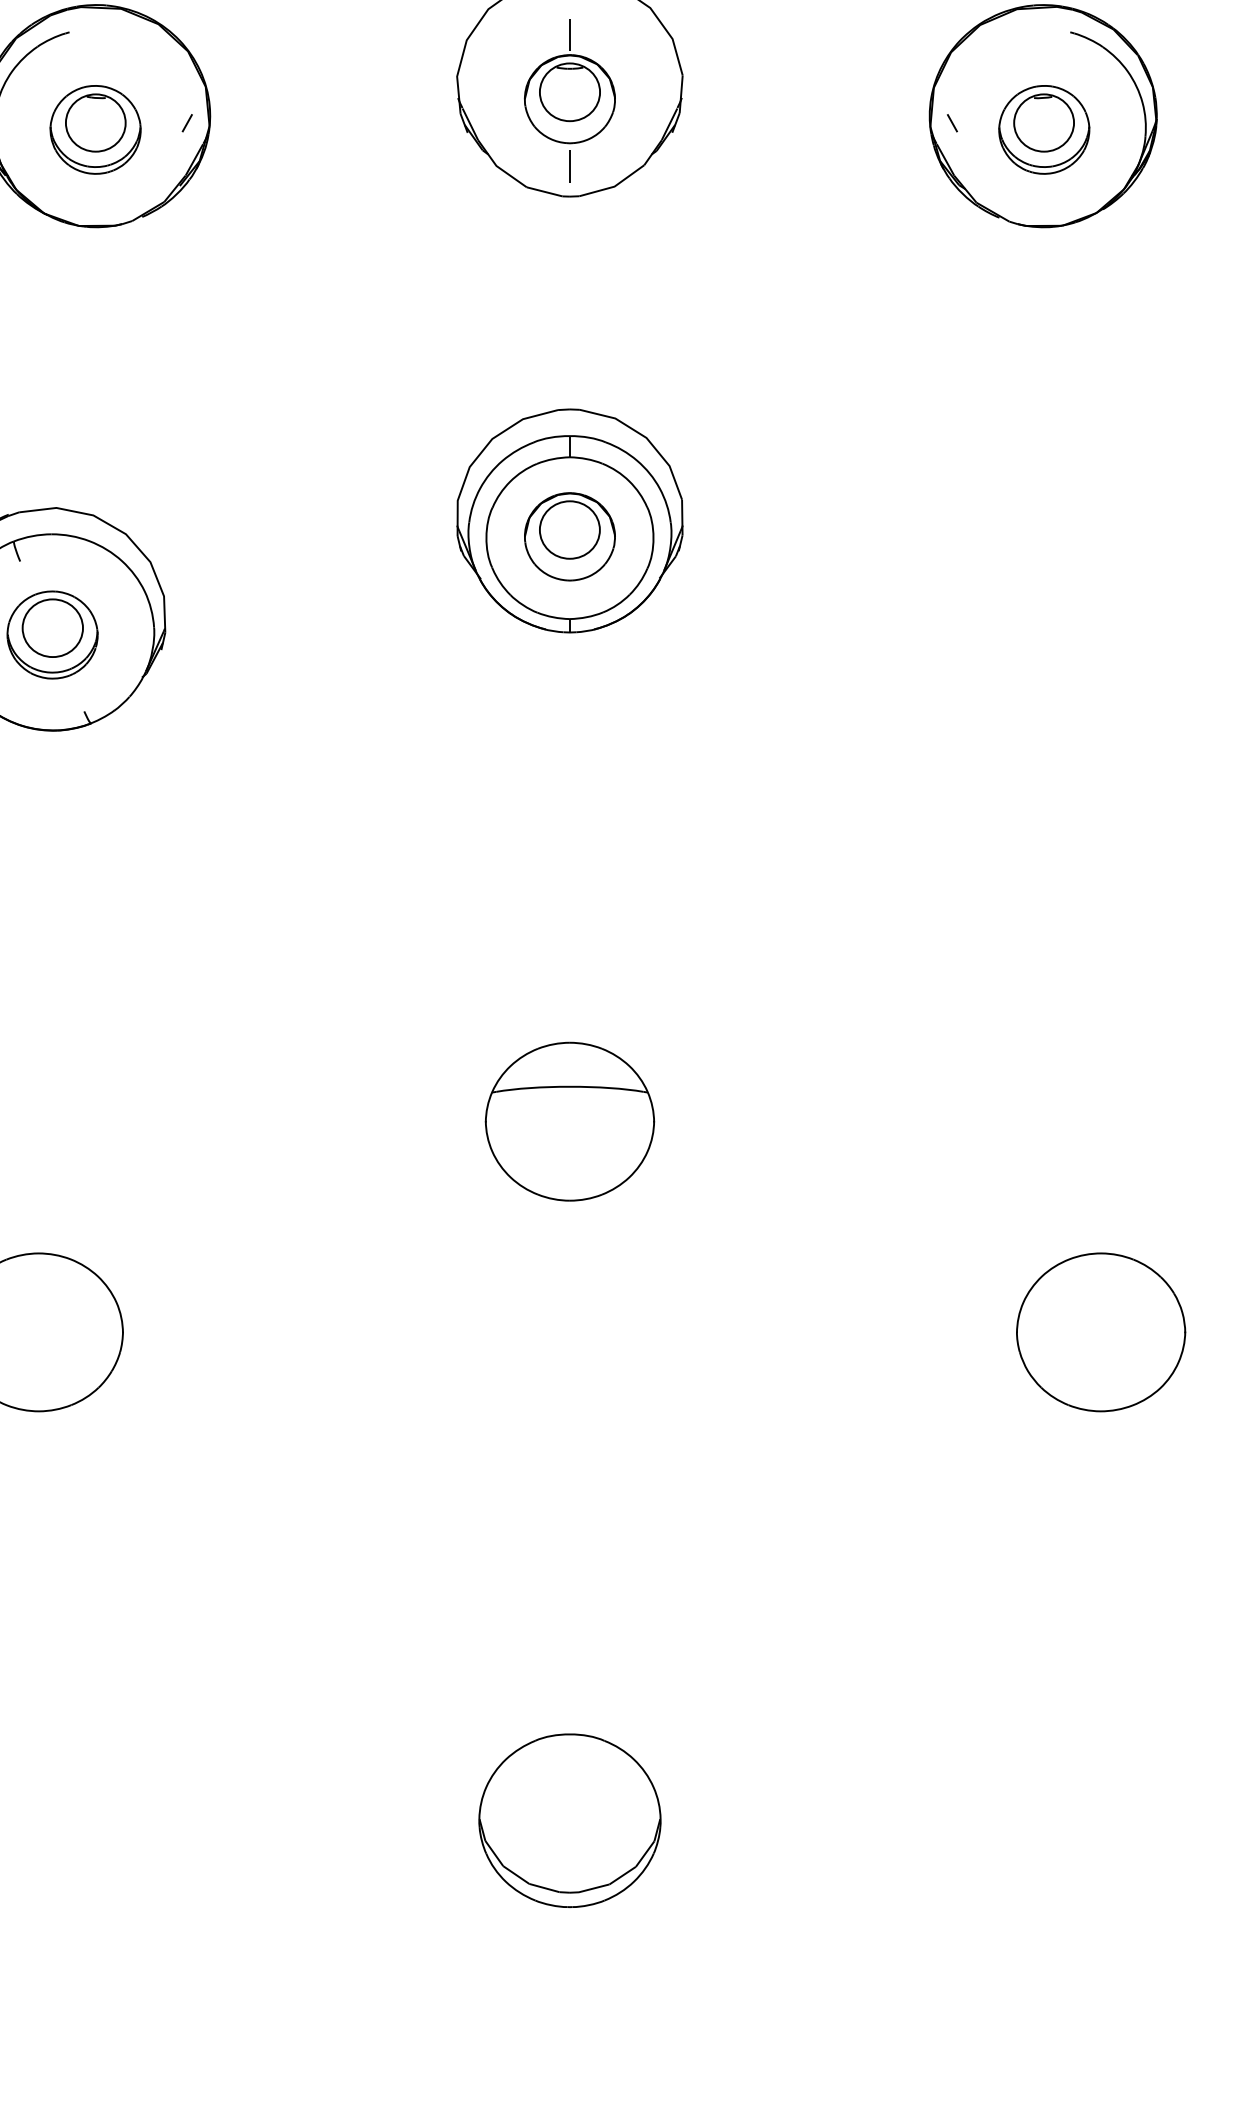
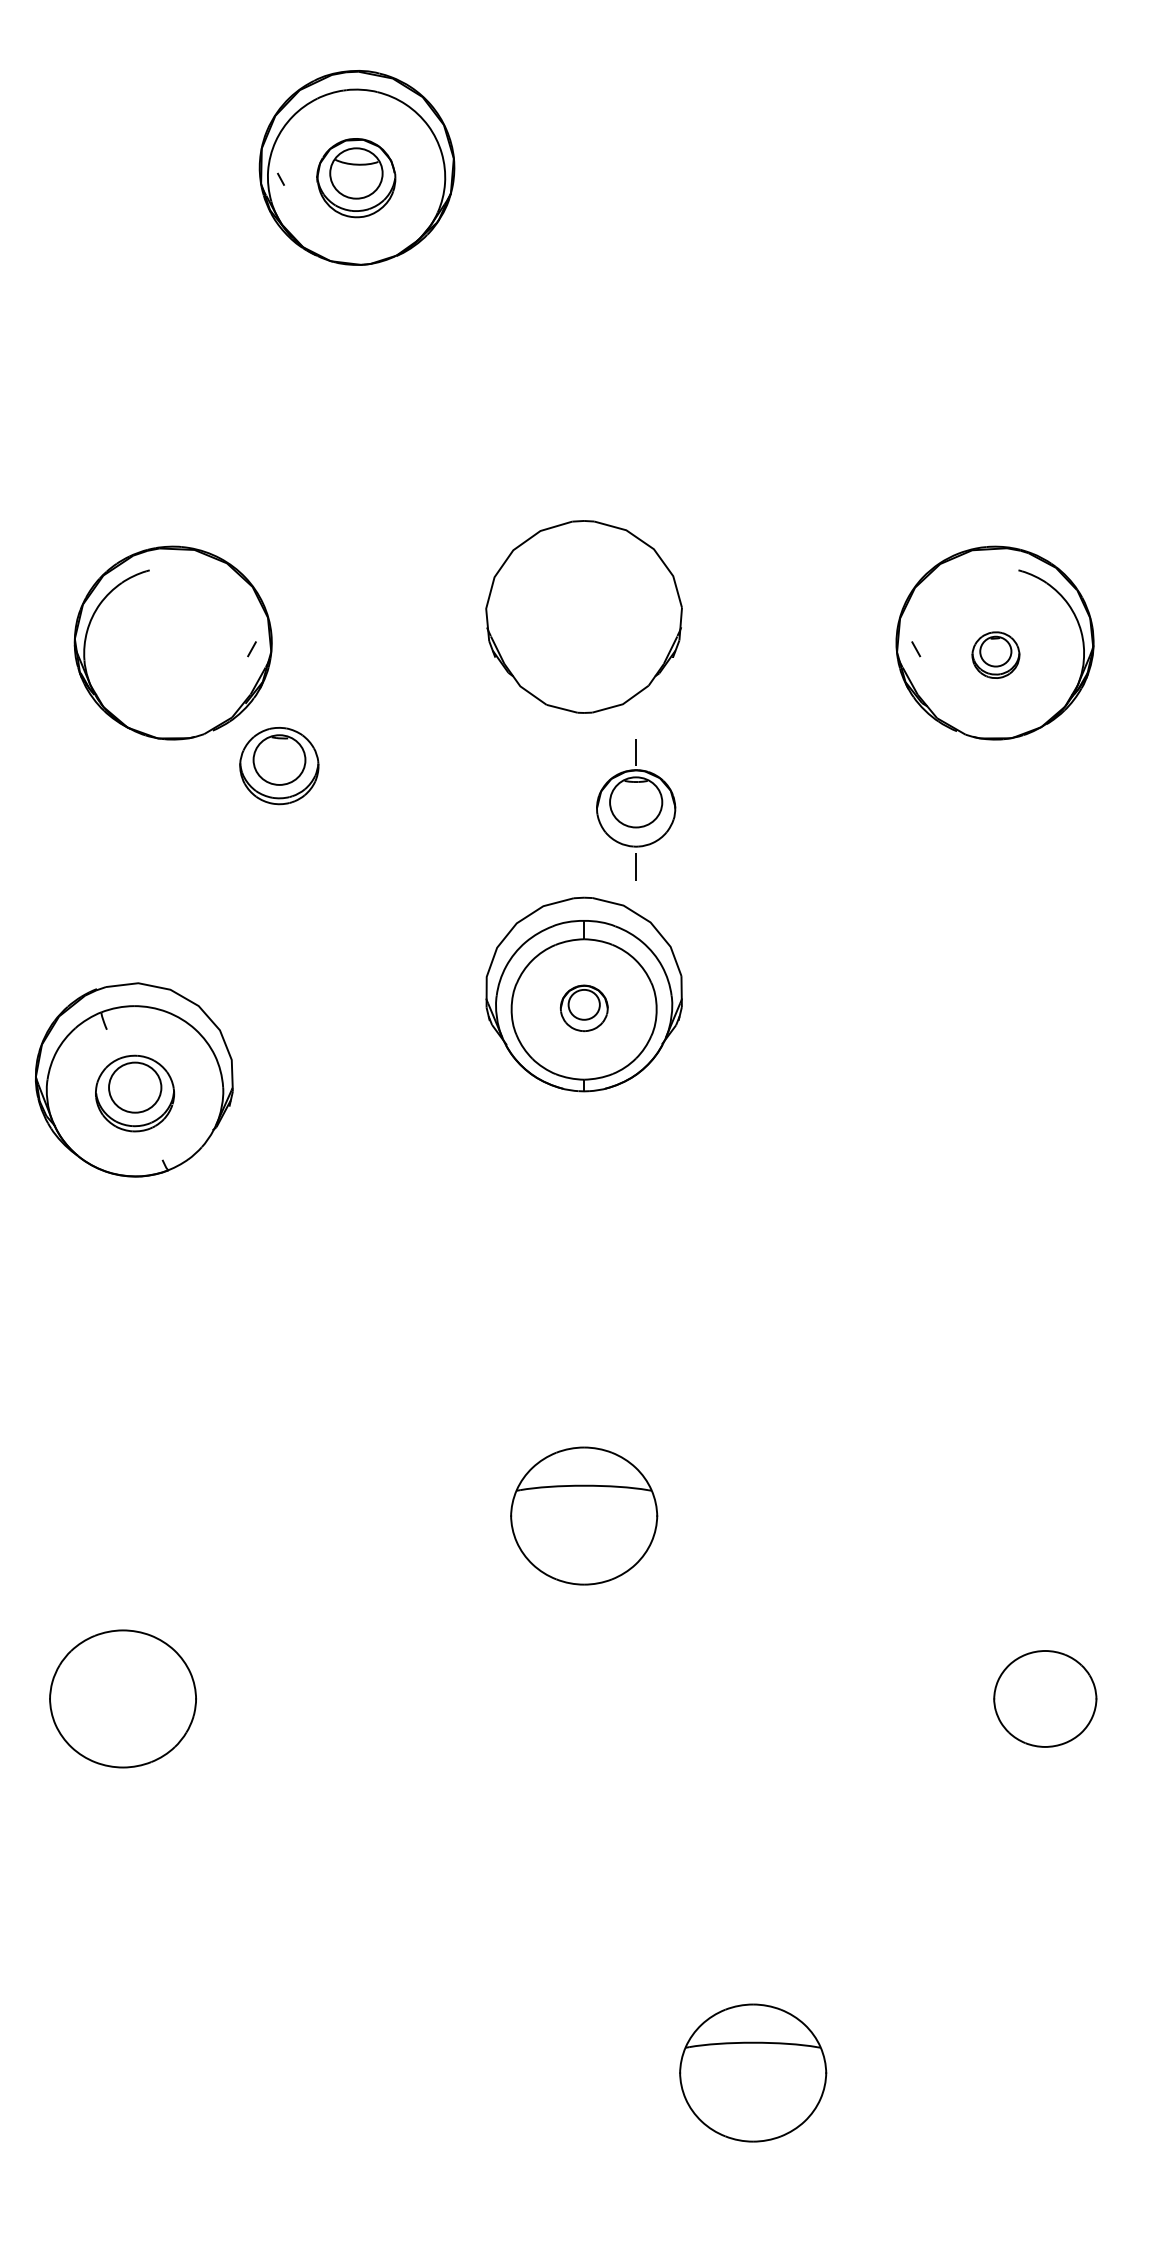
part: (570, 100) -> (636, 809), moved
part: (95, 130) -> (279, 766), moved
part: (1043, 130) -> (995, 655), size x0.6
part: (570, 537) -> (584, 1008), size x0.6
part: (1101, 1331) -> (1045, 1698), size x0.7
part: (765, 1762) -> (753, 2072), added
part: (569, 1820) -> (583, 2122), removed

